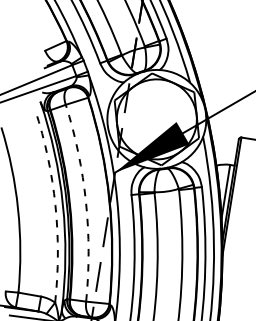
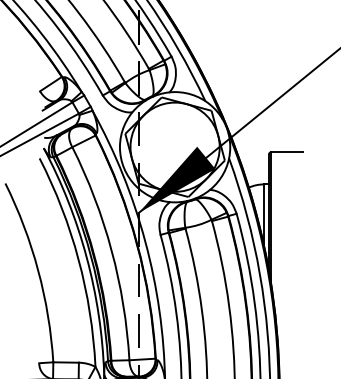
arc: (85, 201) -> (111, 250), dashed -> solid
arc: (55, 205) -> (78, 259), dashed -> solid

